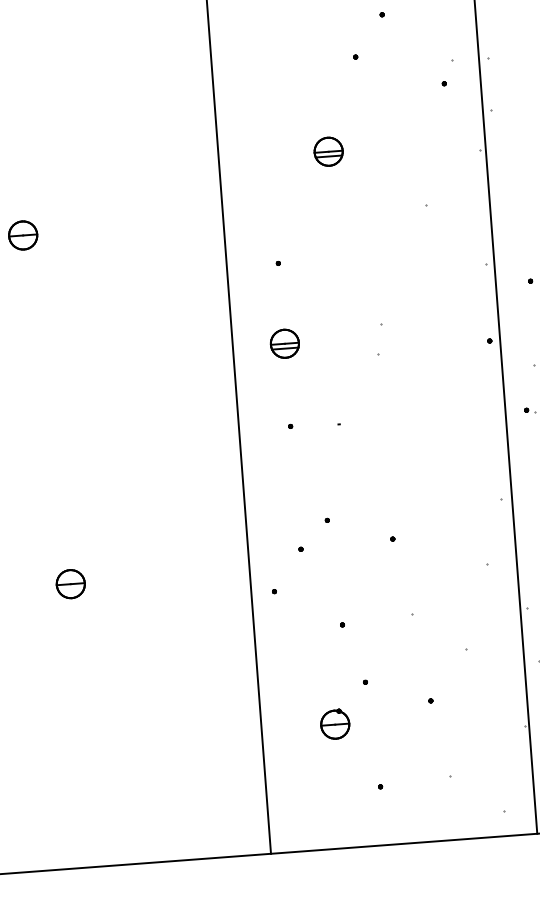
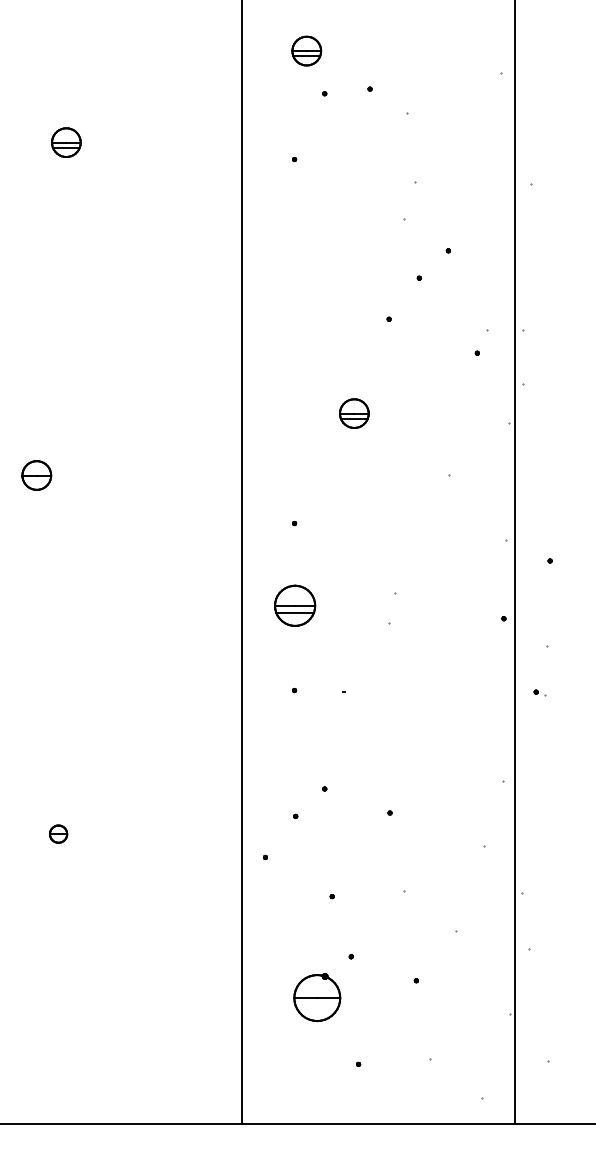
part: (284, 343) -> (294, 605), size x1.4
part: (70, 583) -> (58, 833), size x0.6
part: (334, 723) -> (316, 996), size x1.6

